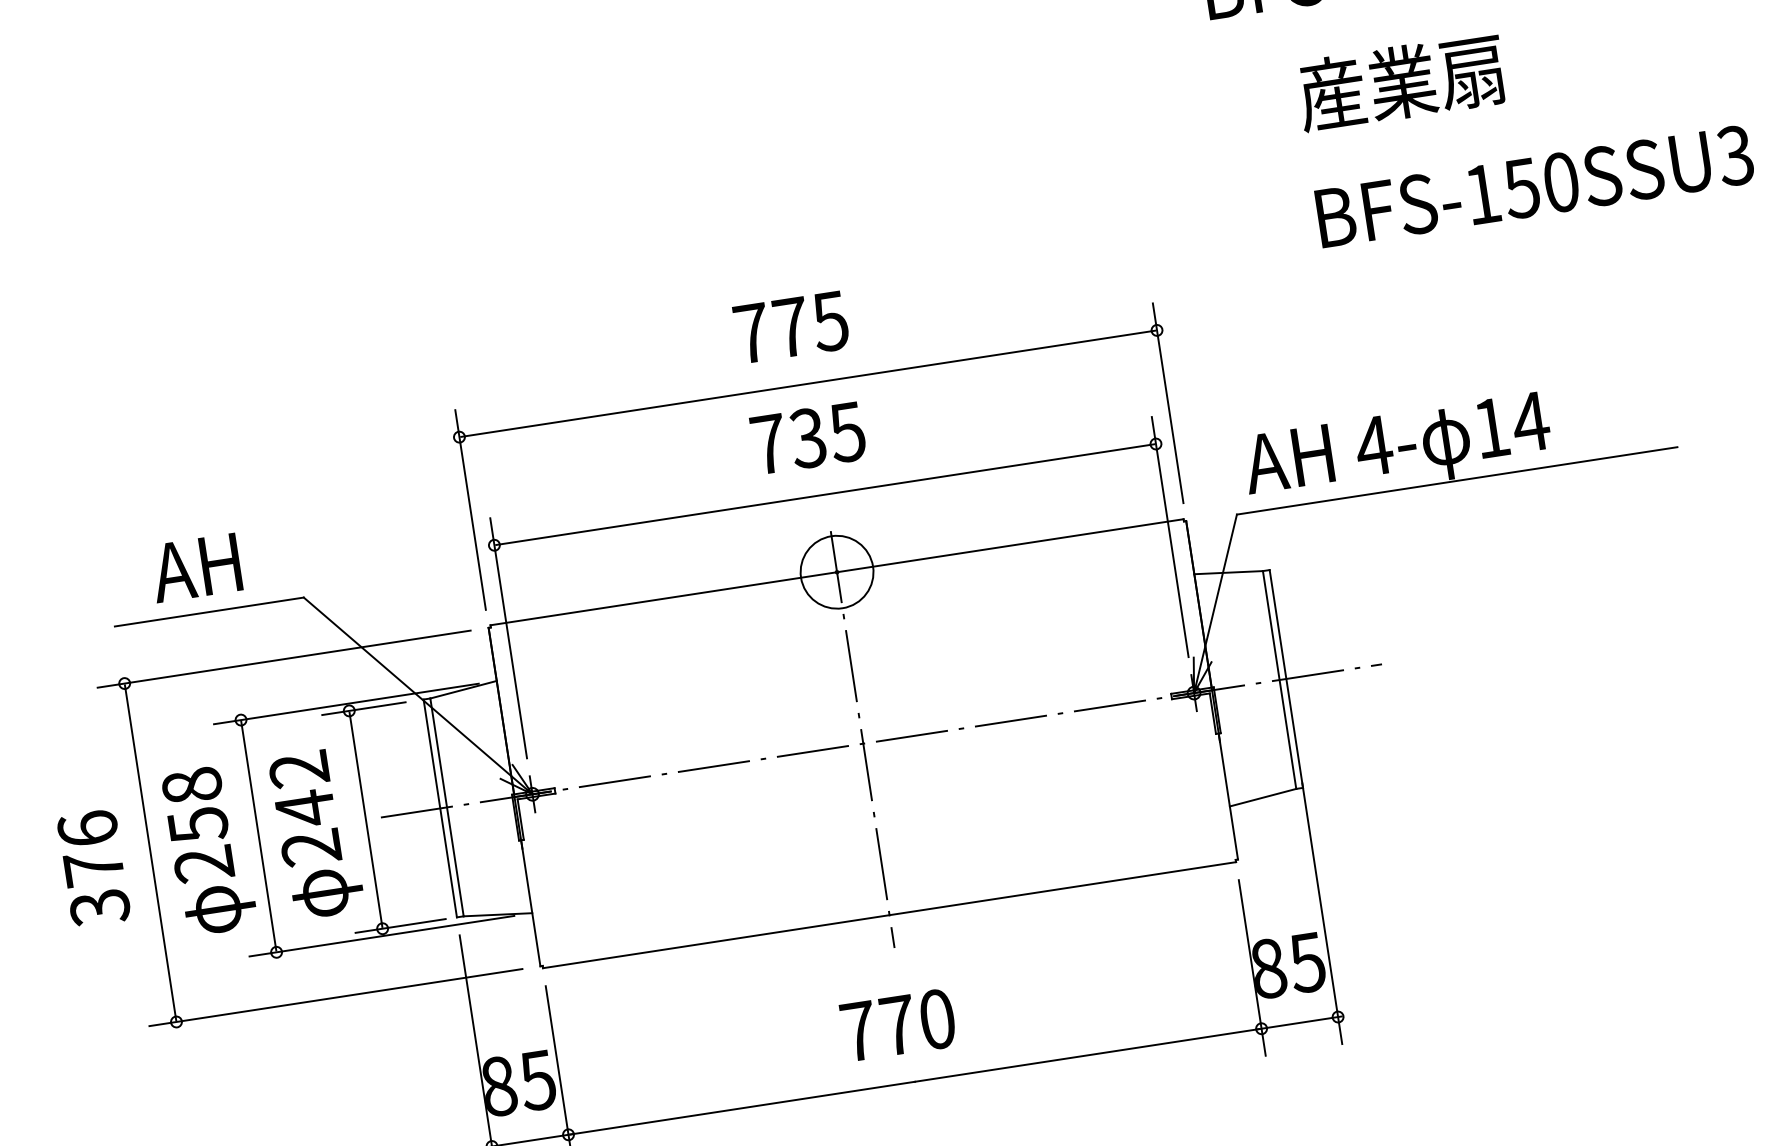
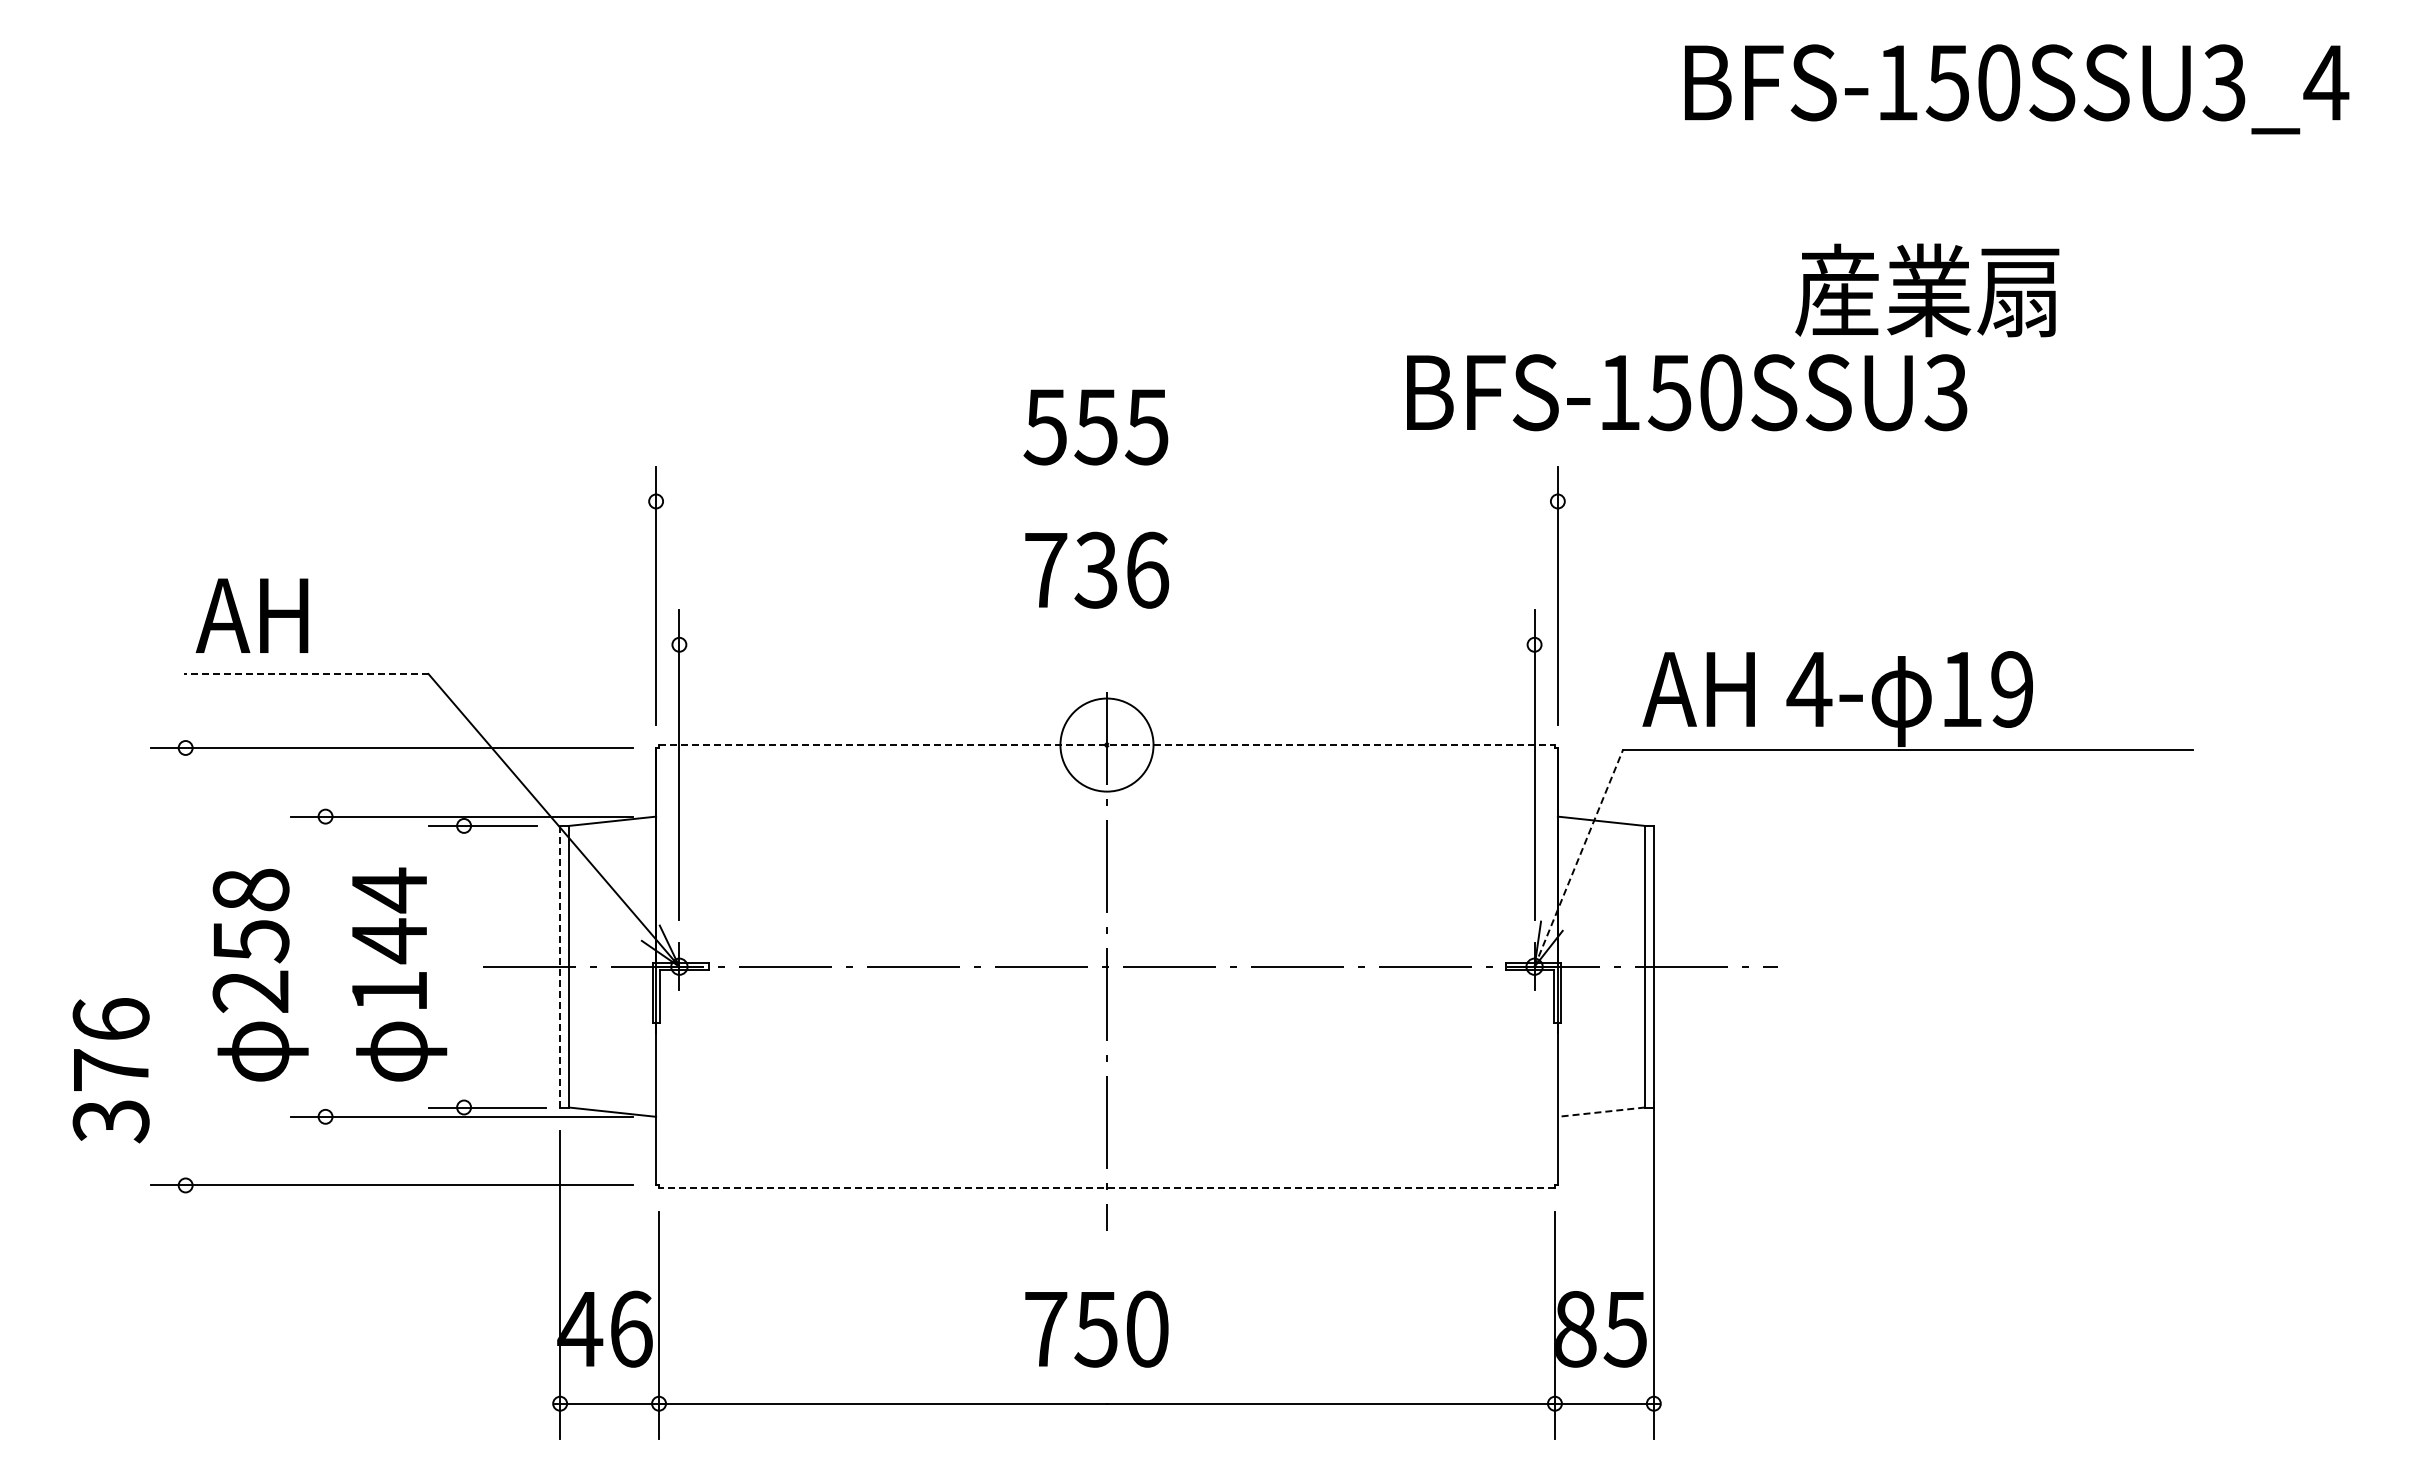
text: (1401, 82) -> (1927, 290), moved
text: (1535, 186) -> (1687, 392), moved
text: (771, 330) -> (1070, 427), 775 -> 555
line: (807, 383) -> (1106, 501), removed
text: (1530, 422) -> (2012, 689), 14 -> 19
text: (847, 431) -> (1147, 569), 735 -> 736
line: (824, 494) -> (1106, 644), removed
text: (195, 567) -> (251, 615), moved
line: (837, 572) -> (1107, 745), solid -> dashed
line: (1215, 603) -> (1579, 857), solid -> dashed
line: (208, 612) -> (305, 674), solid -> dashed
line: (1263, 797) -> (1601, 1112), solid -> dashed
text: (304, 807) -> (388, 939), 242 -> 144
line: (440, 808) -> (560, 966), solid -> dashed
line: (366, 819) -> (464, 966), removed
line: (258, 836) -> (325, 966), removed
line: (150, 852) -> (185, 966), removed
text: (93, 868) -> (110, 1070), moved
line: (889, 915) -> (1107, 1188), solid -> dashed
text: (897, 1025) -> (1095, 1329), 770 -> 750
text: (517, 1083) -> (604, 1328), 85 -> 46

